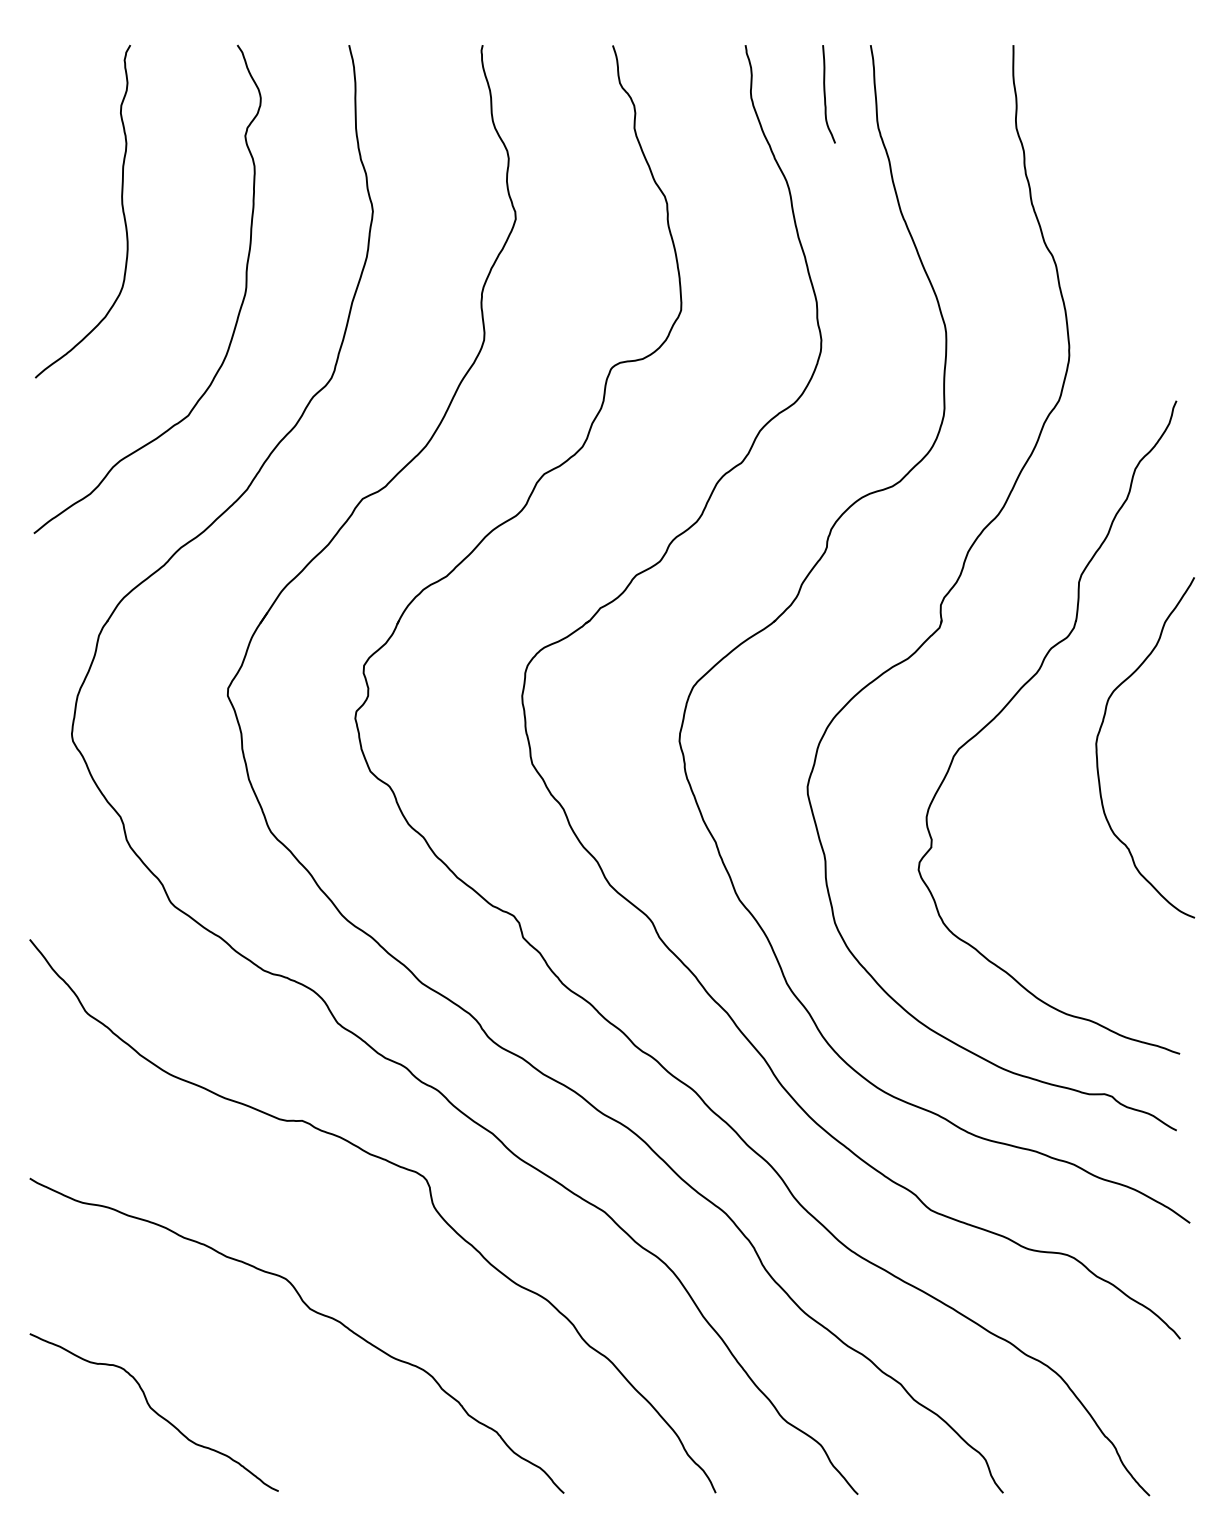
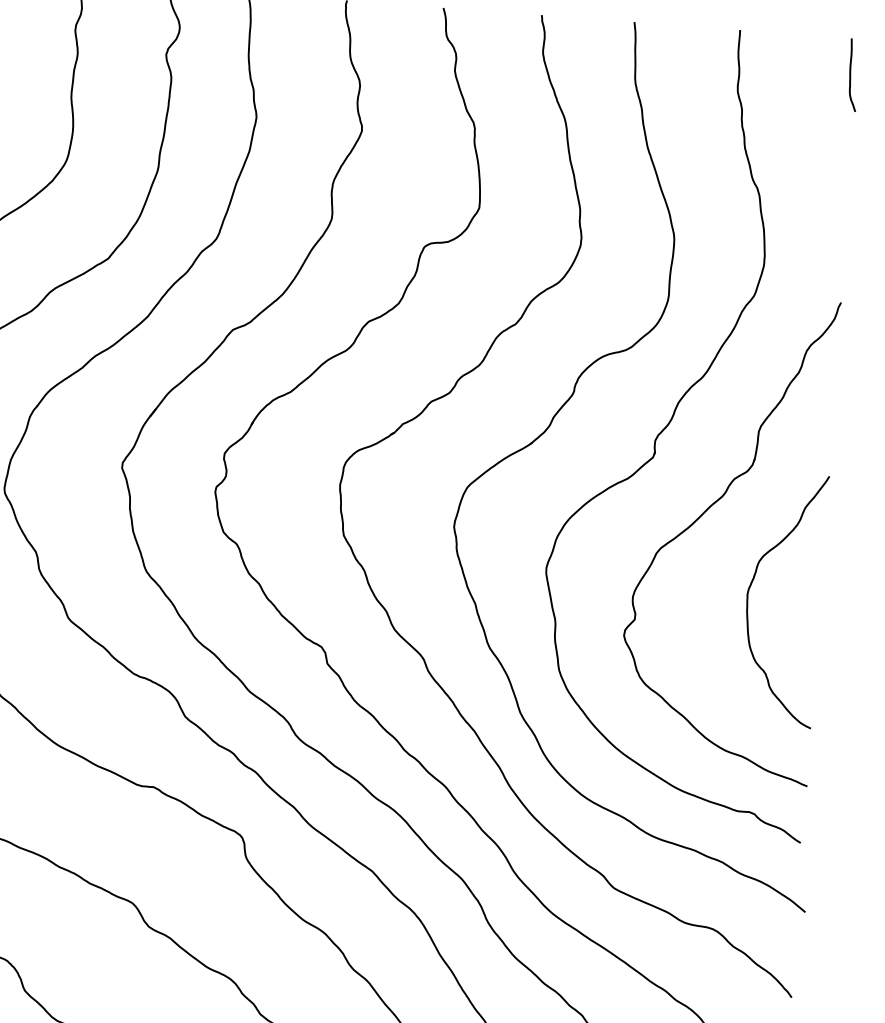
curve: (825, 94) -> (850, 75), moved
curve: (1100, 731) -> (751, 585), moved

